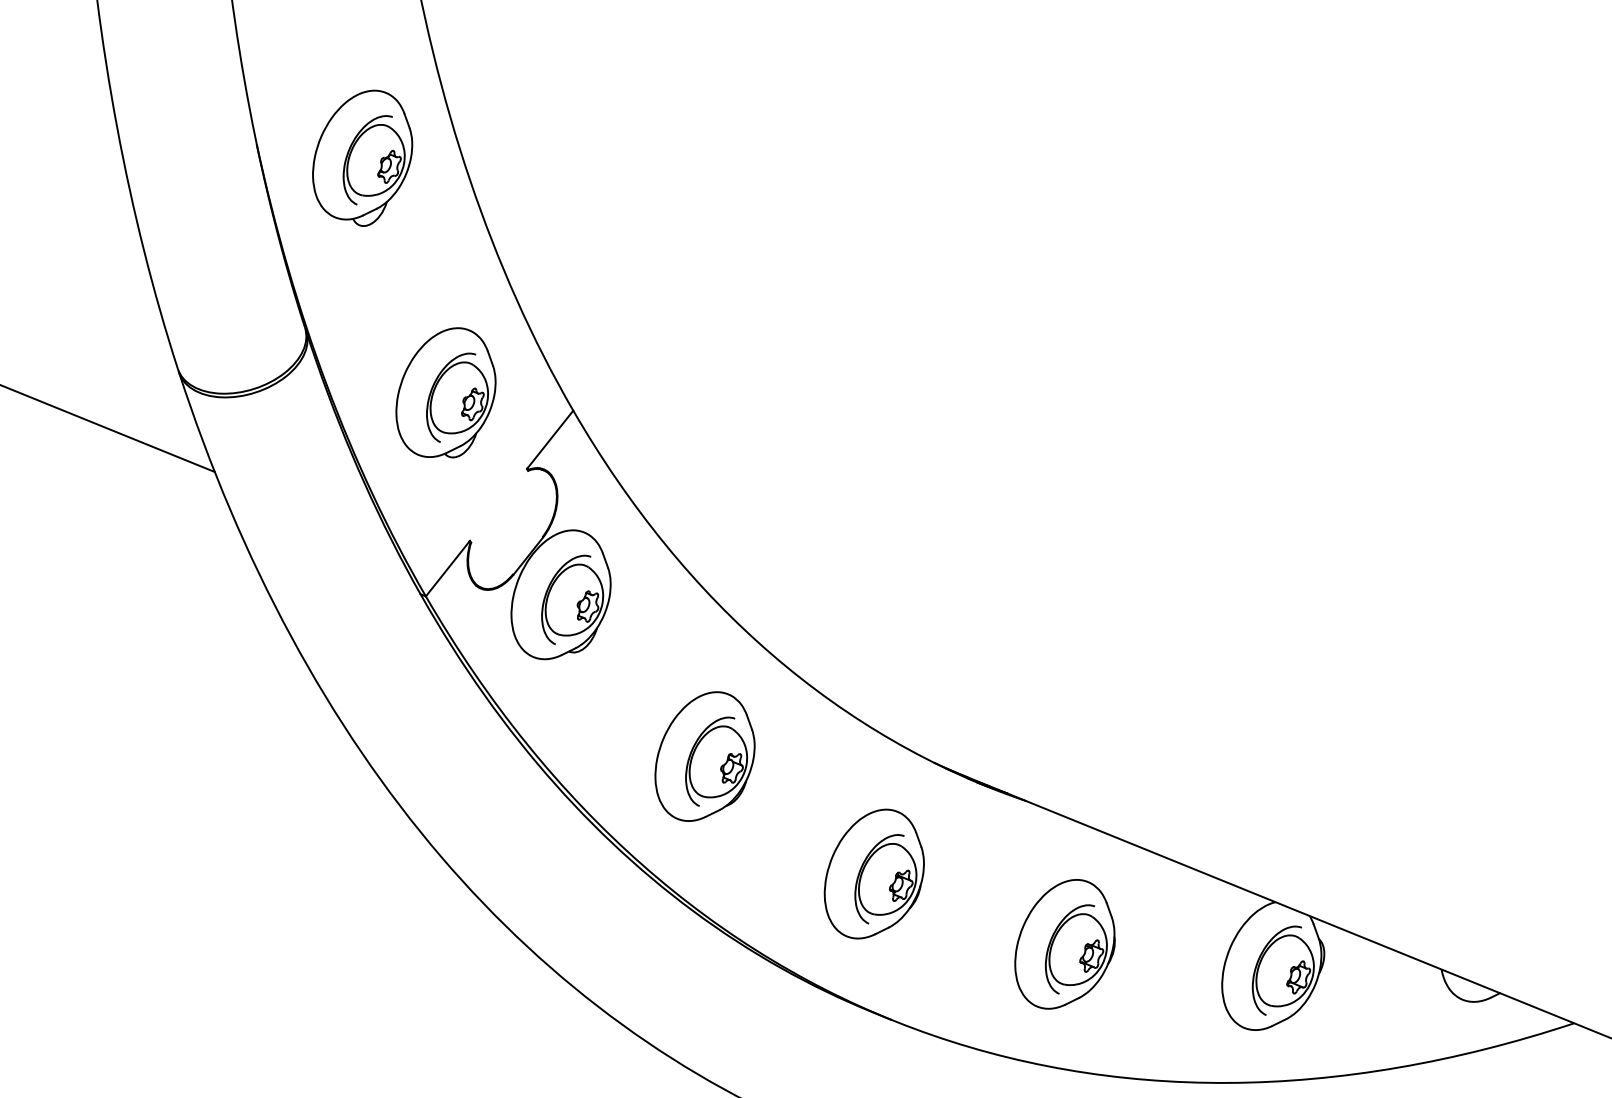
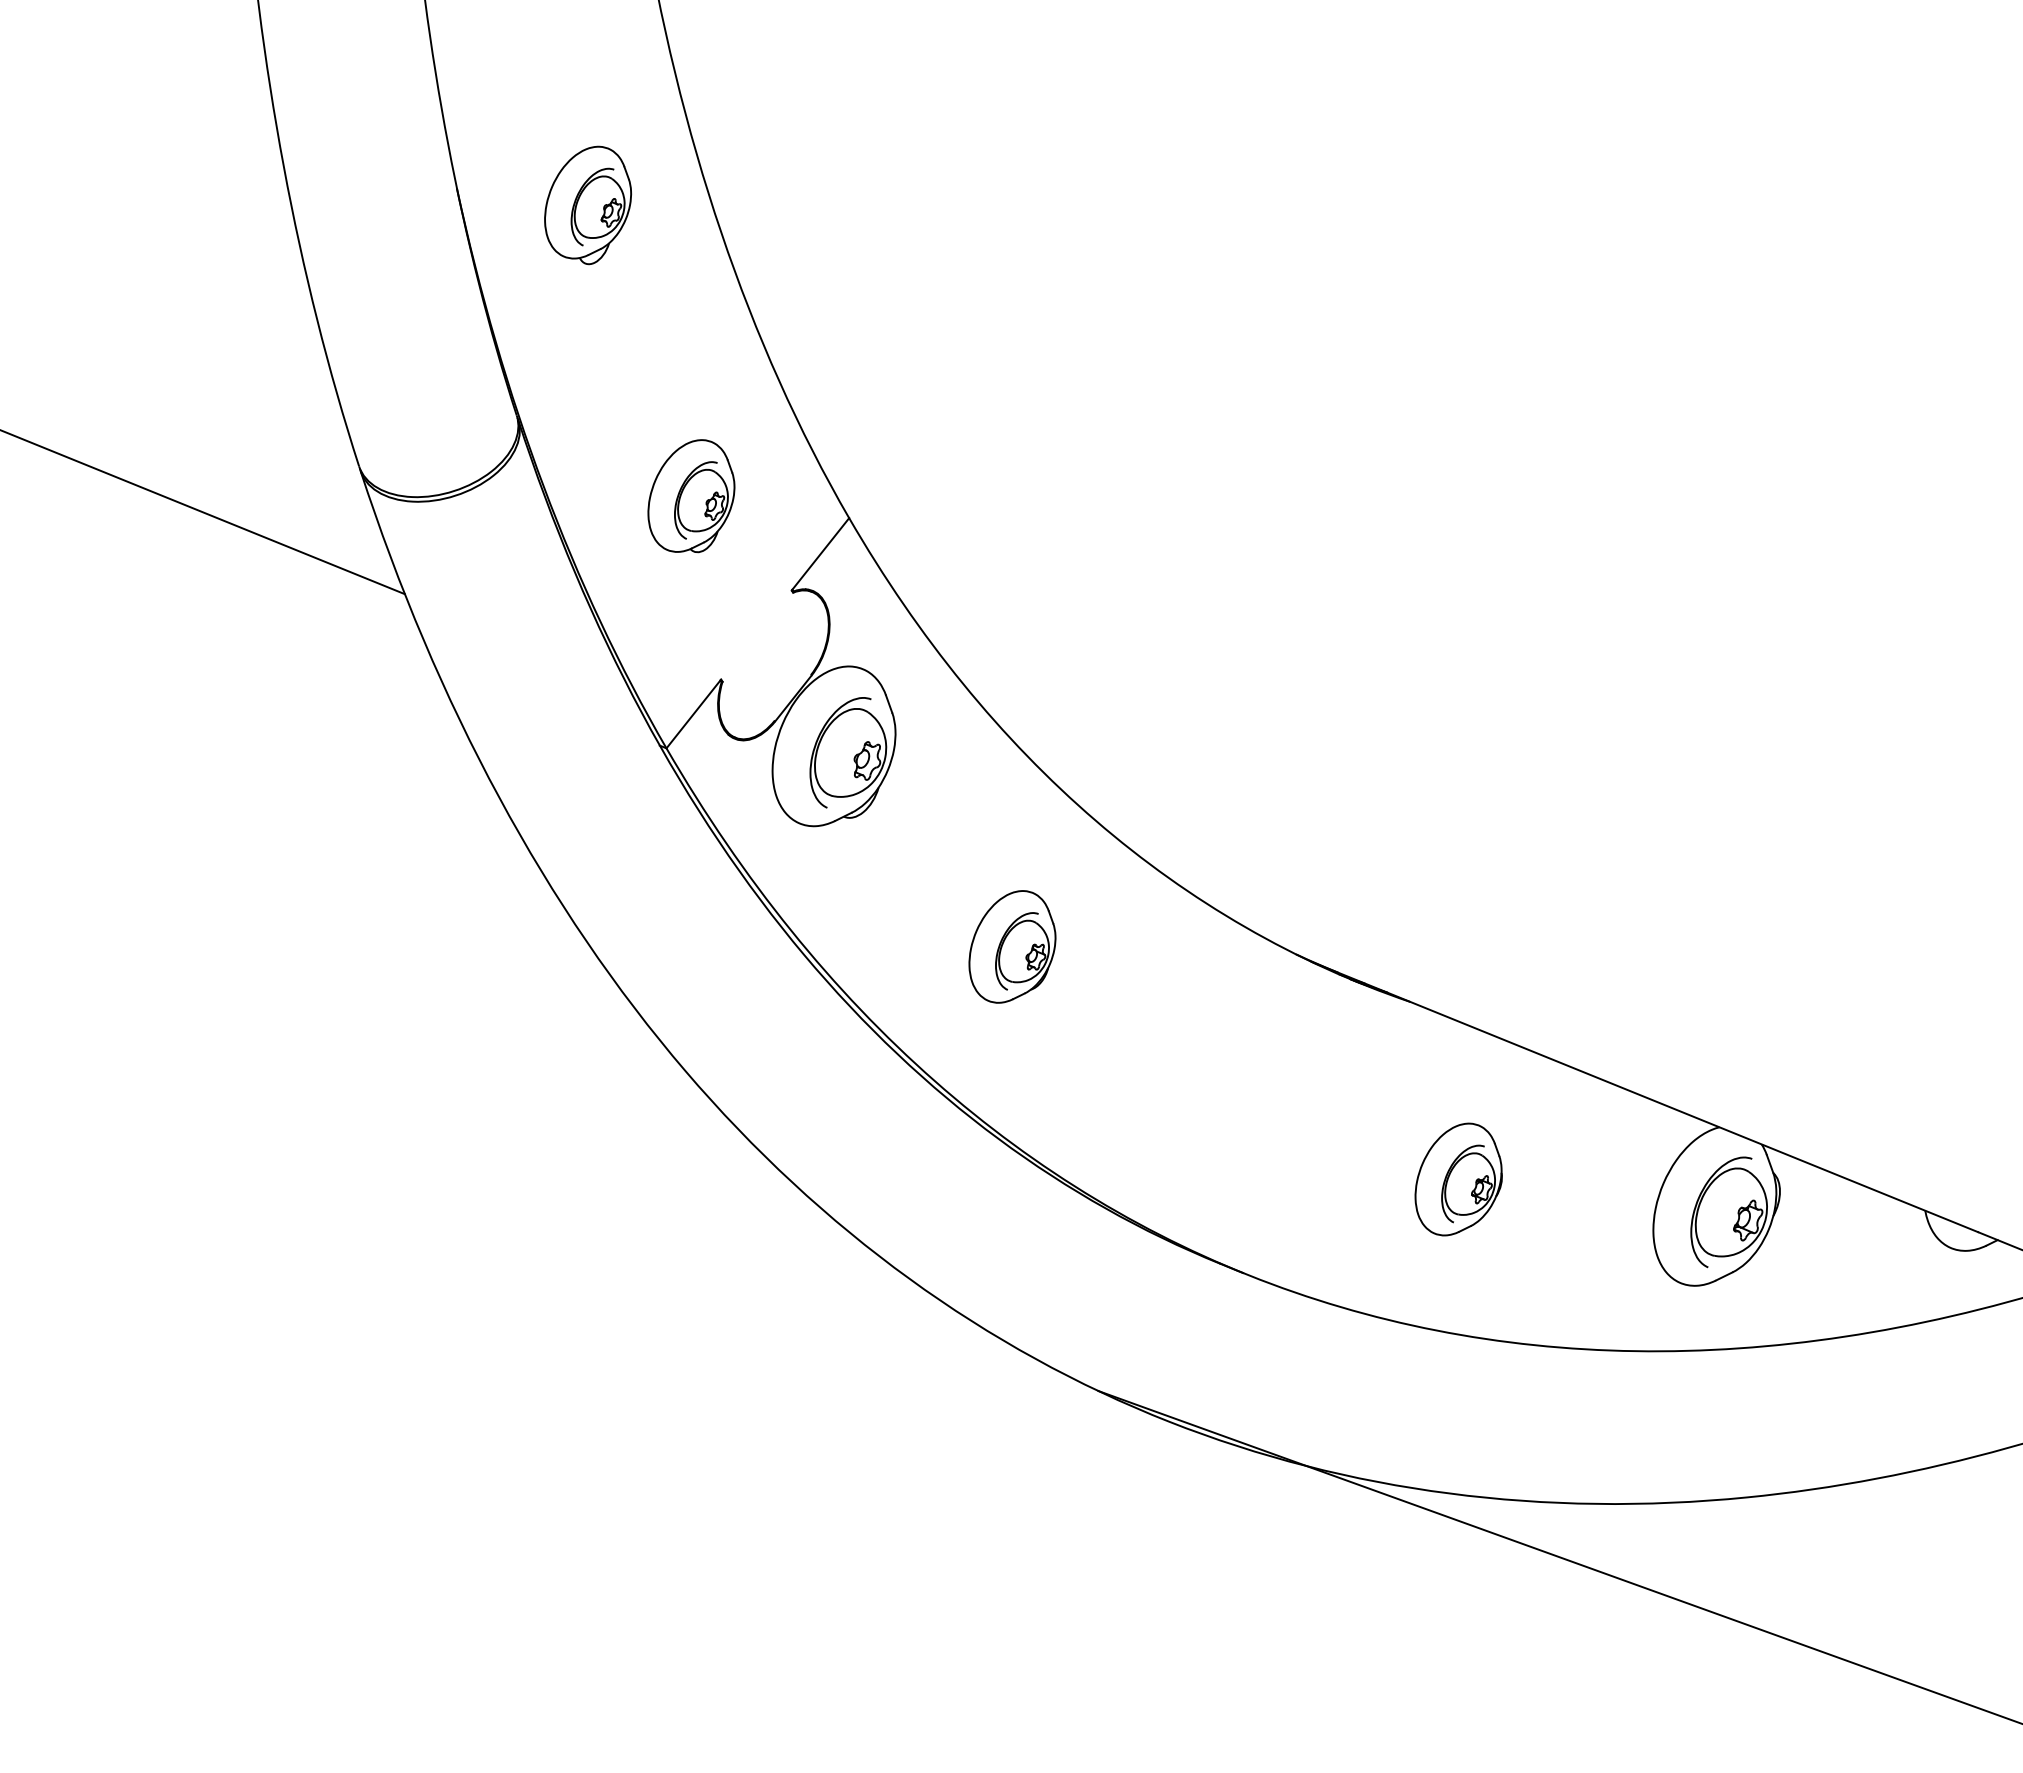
part: (362, 158) -> (587, 205), size x0.7
part: (446, 393) -> (691, 496), size x0.7
part: (705, 756) -> (1012, 946), size x0.7
part: (873, 874) -> (1221, 1092), removed
part: (1064, 944) -> (1458, 1179), size x0.7

